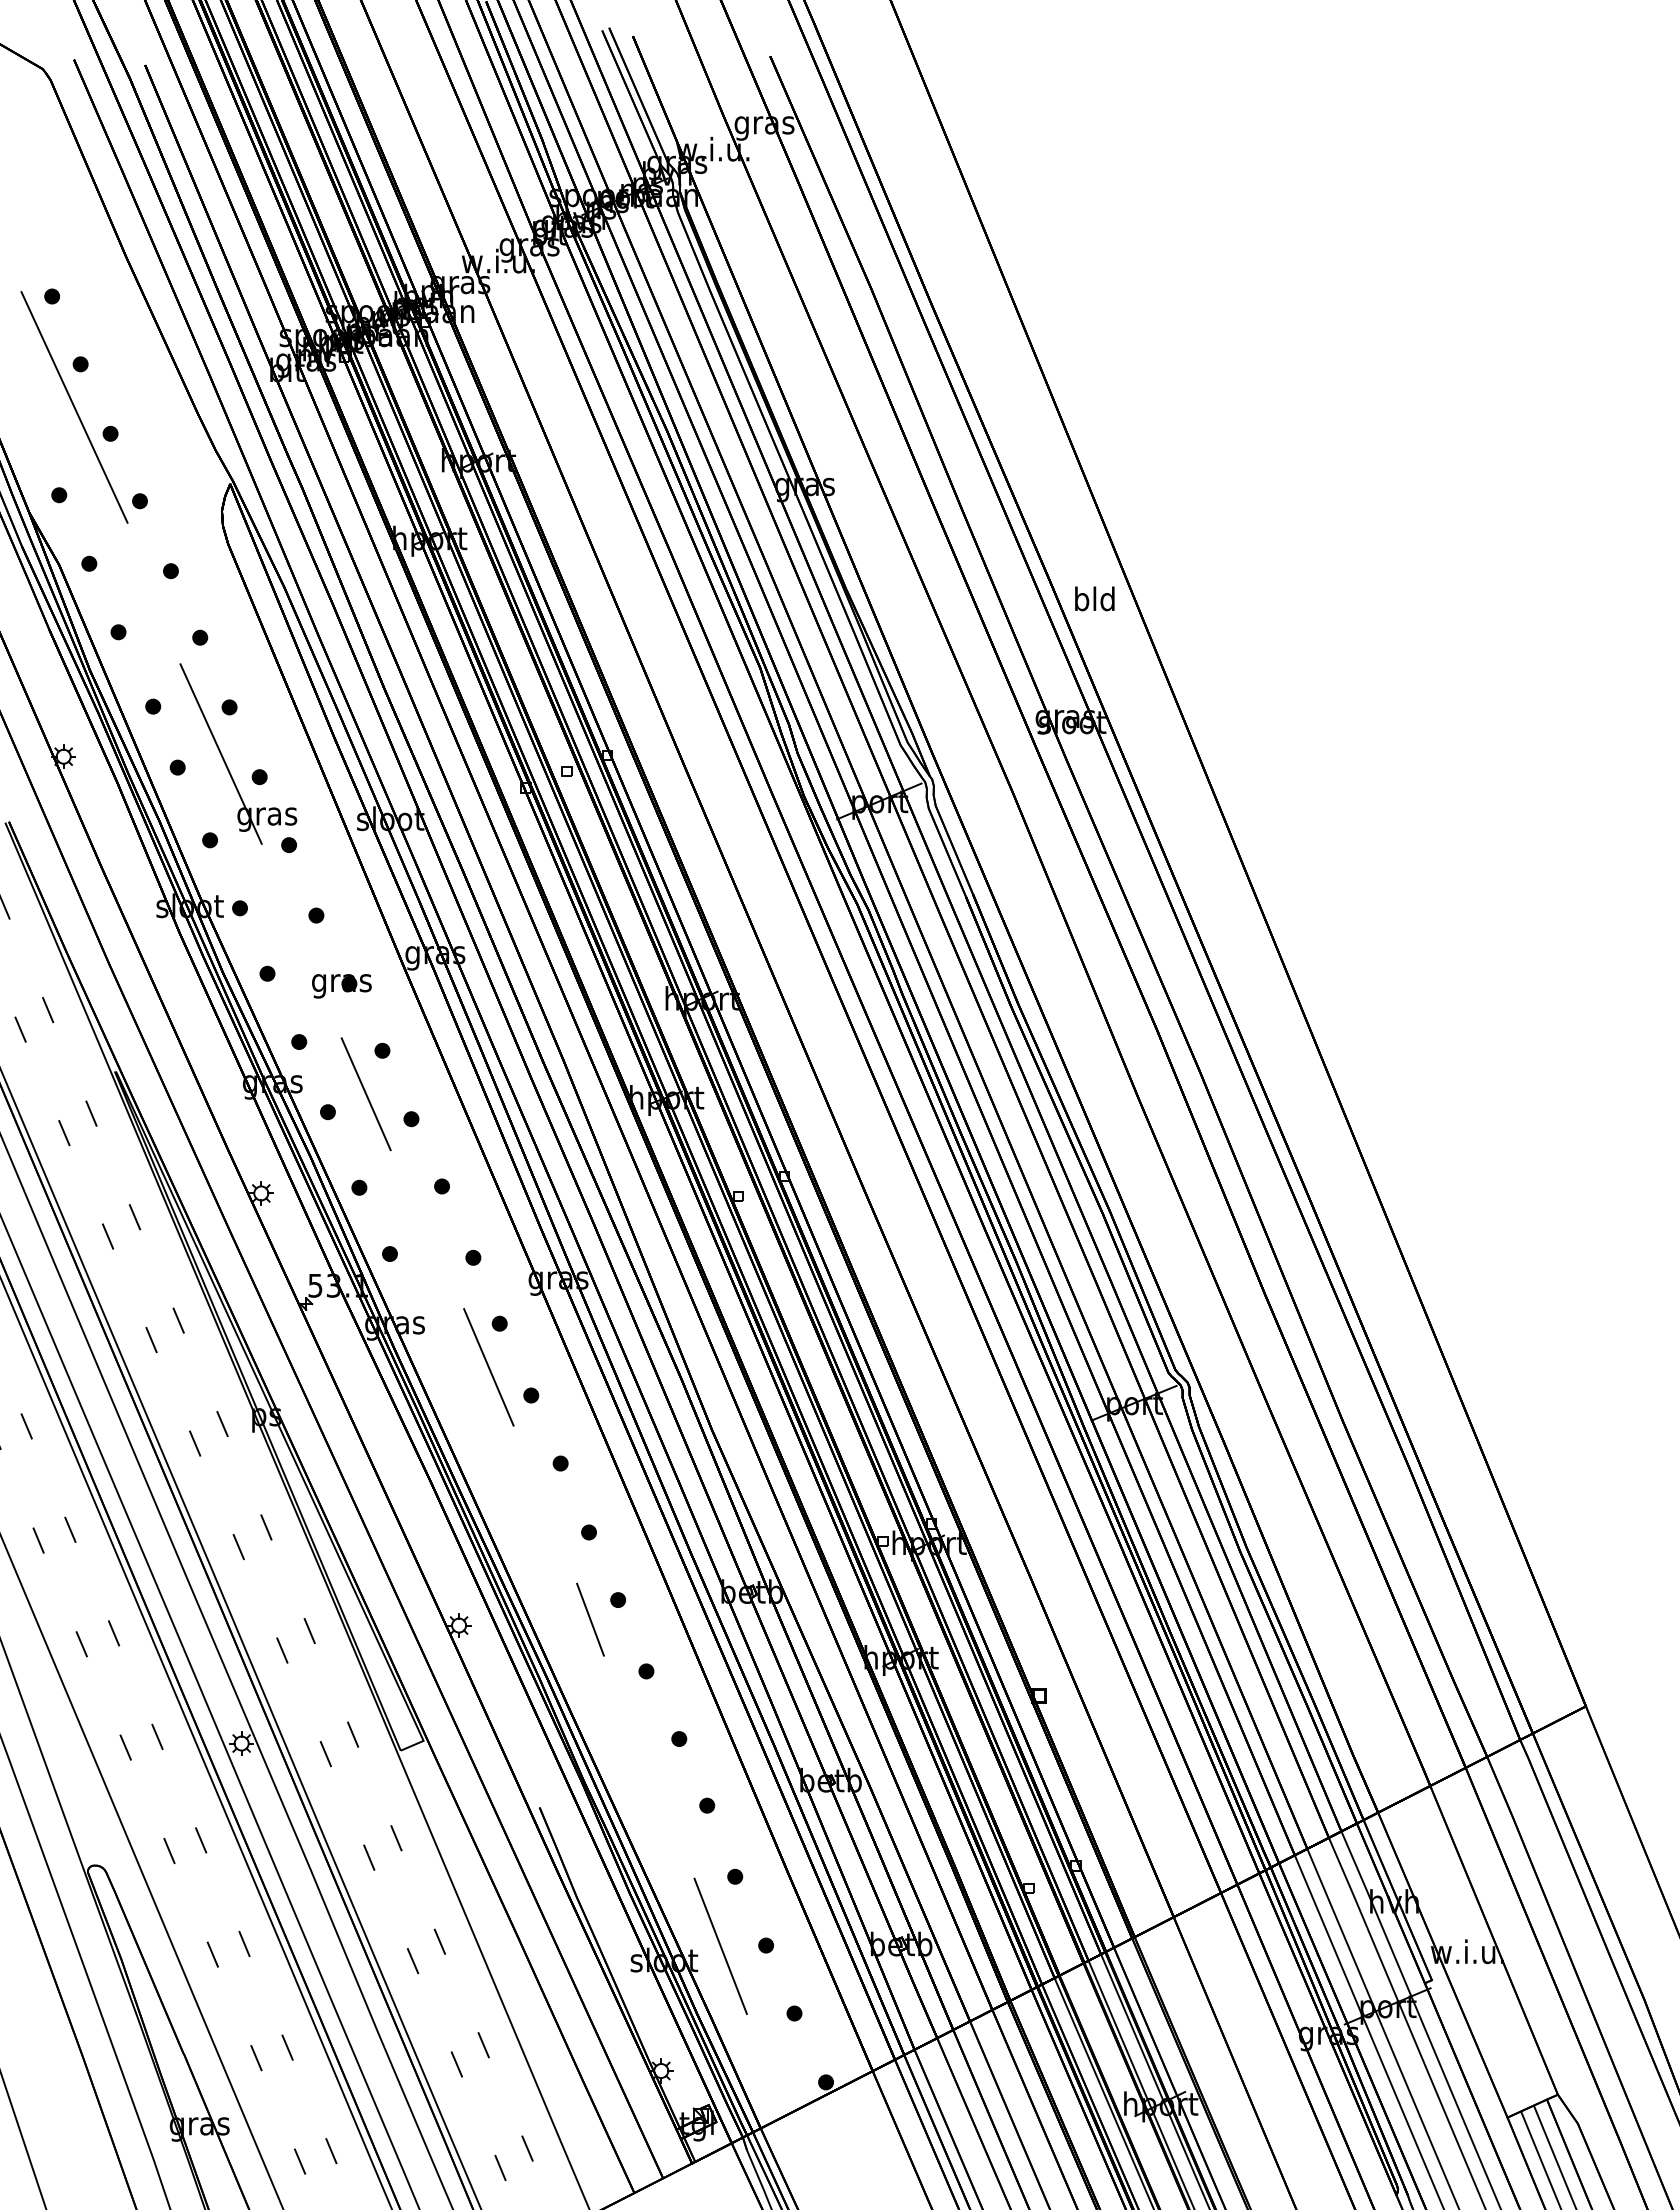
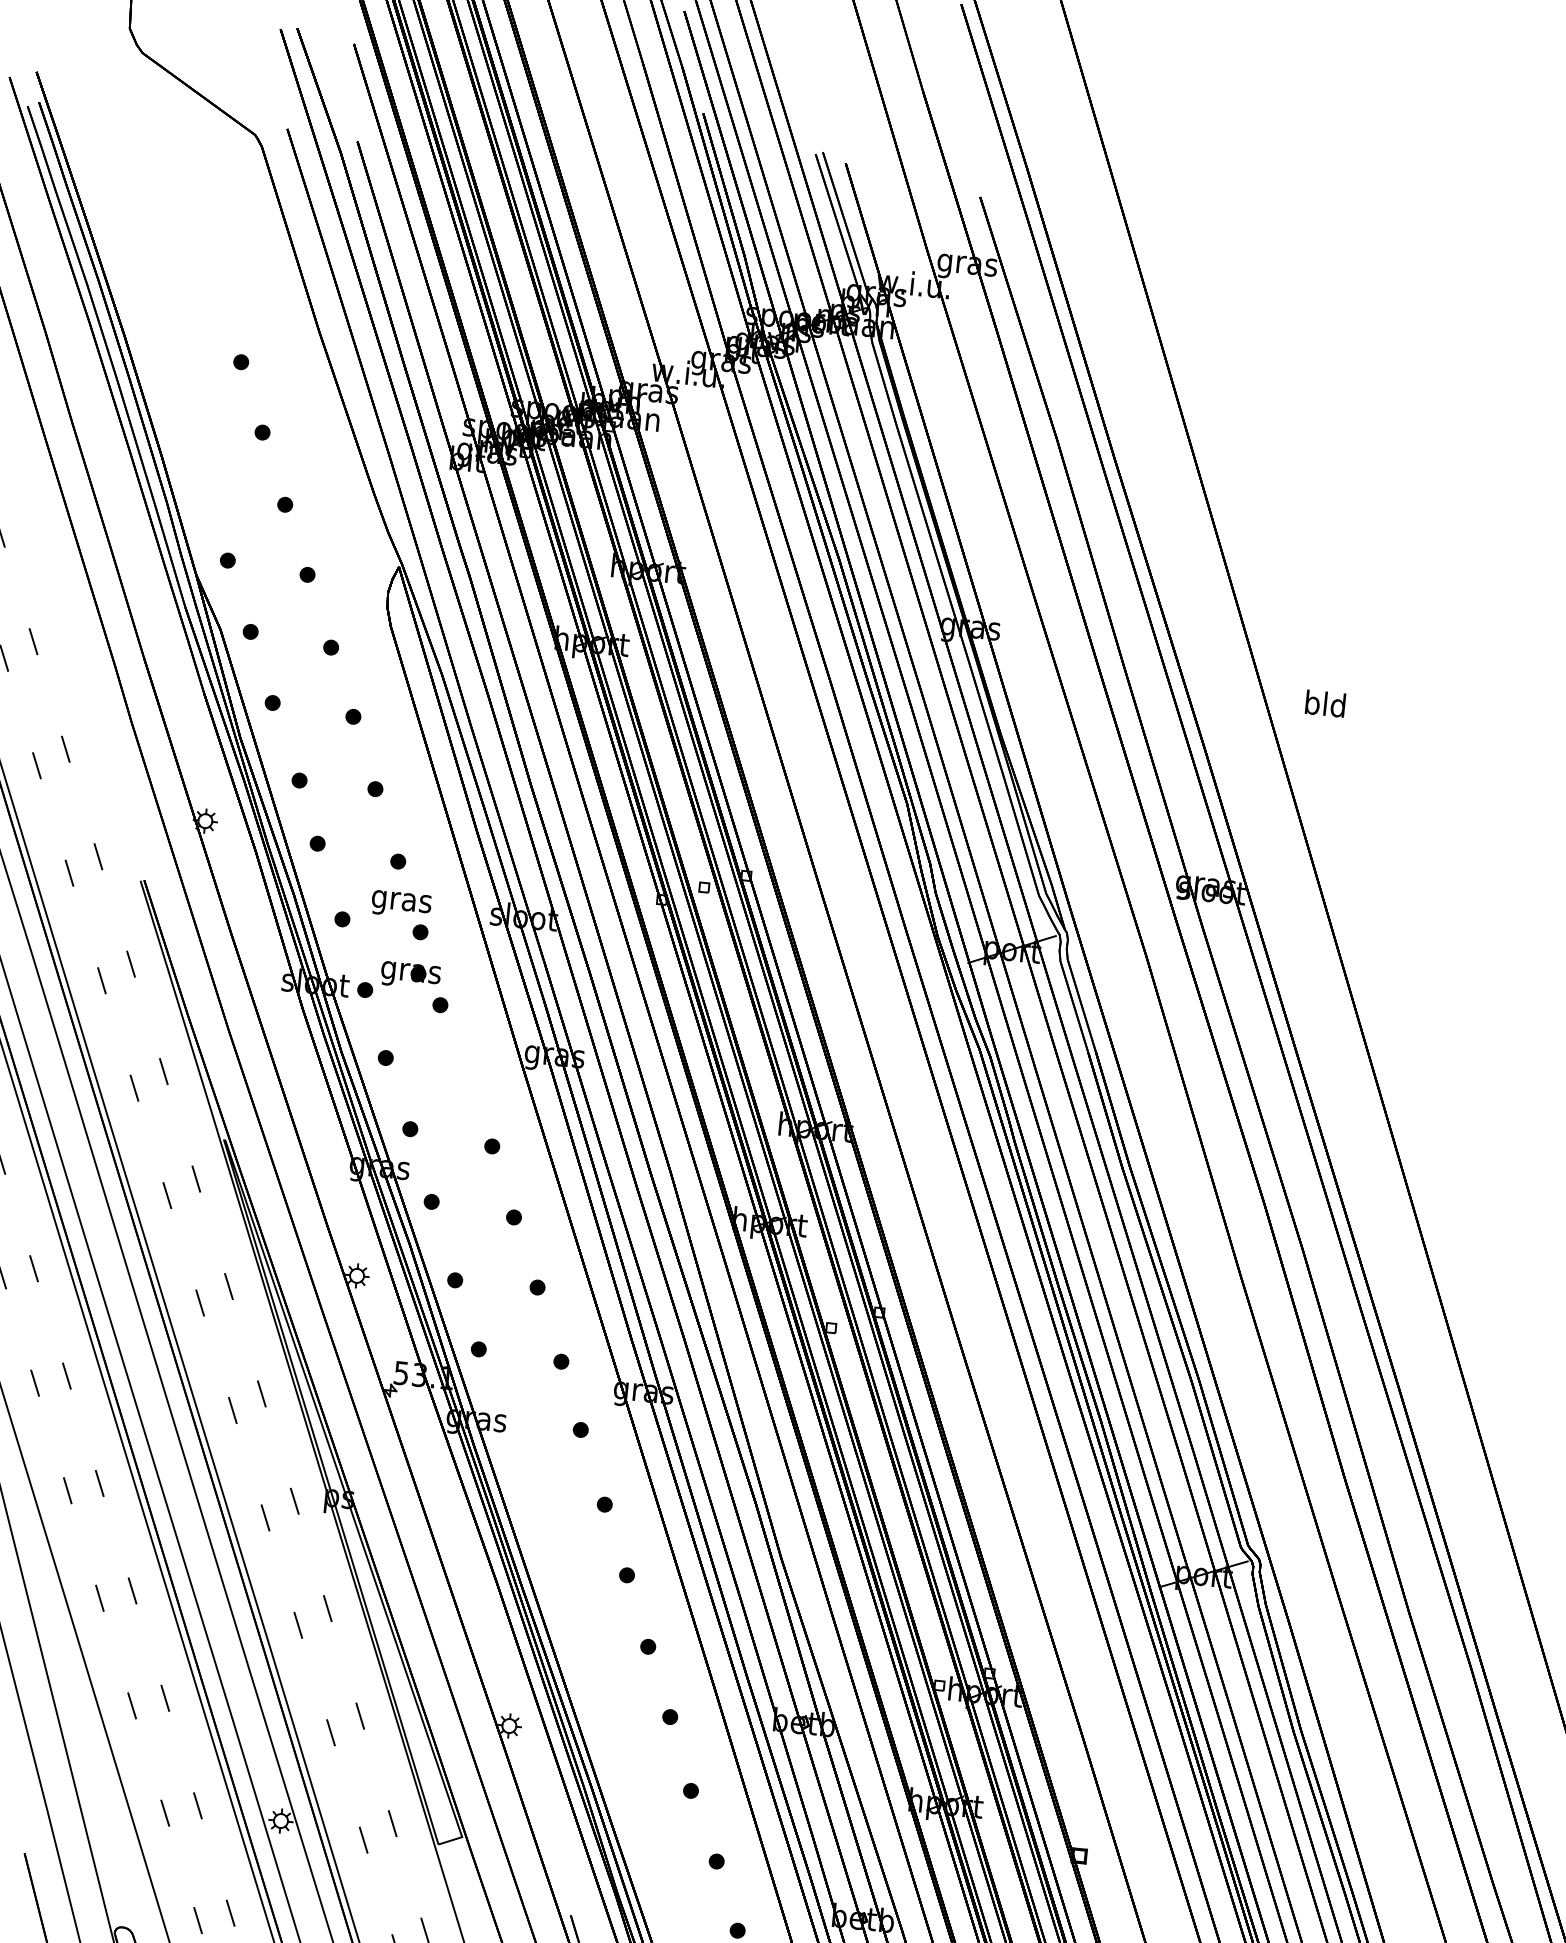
line: (74, 407) -> (252, 474), removed
text: (1094, 598) -> (1325, 703), moved
line: (220, 753) -> (361, 834), removed
part: (341, 986) -> (410, 975), moved
line: (365, 1094) -> (470, 1188), removed
line: (488, 1367) -> (565, 1472), removed
line: (590, 1619) -> (640, 1733), removed

